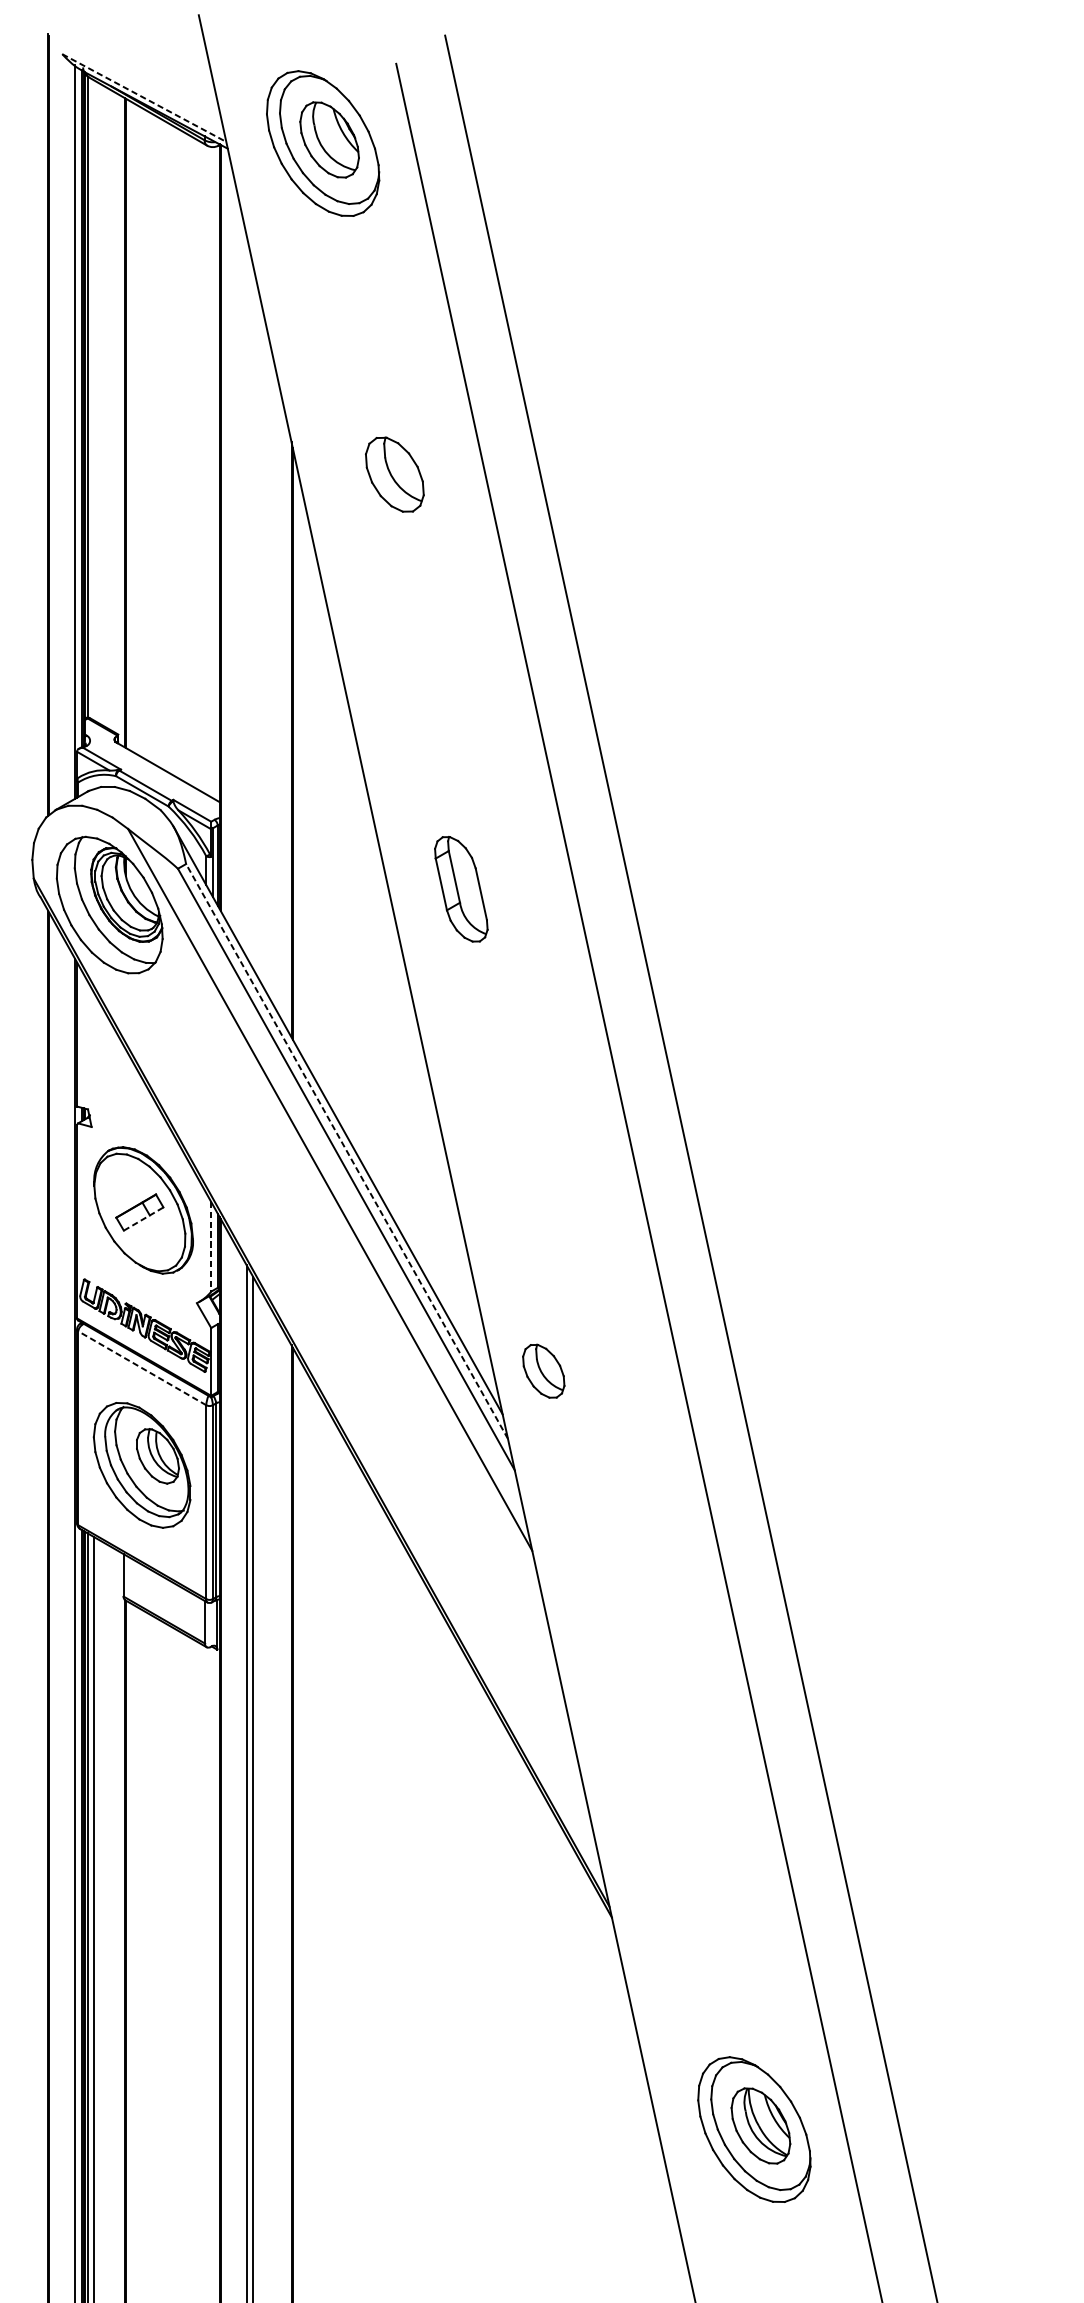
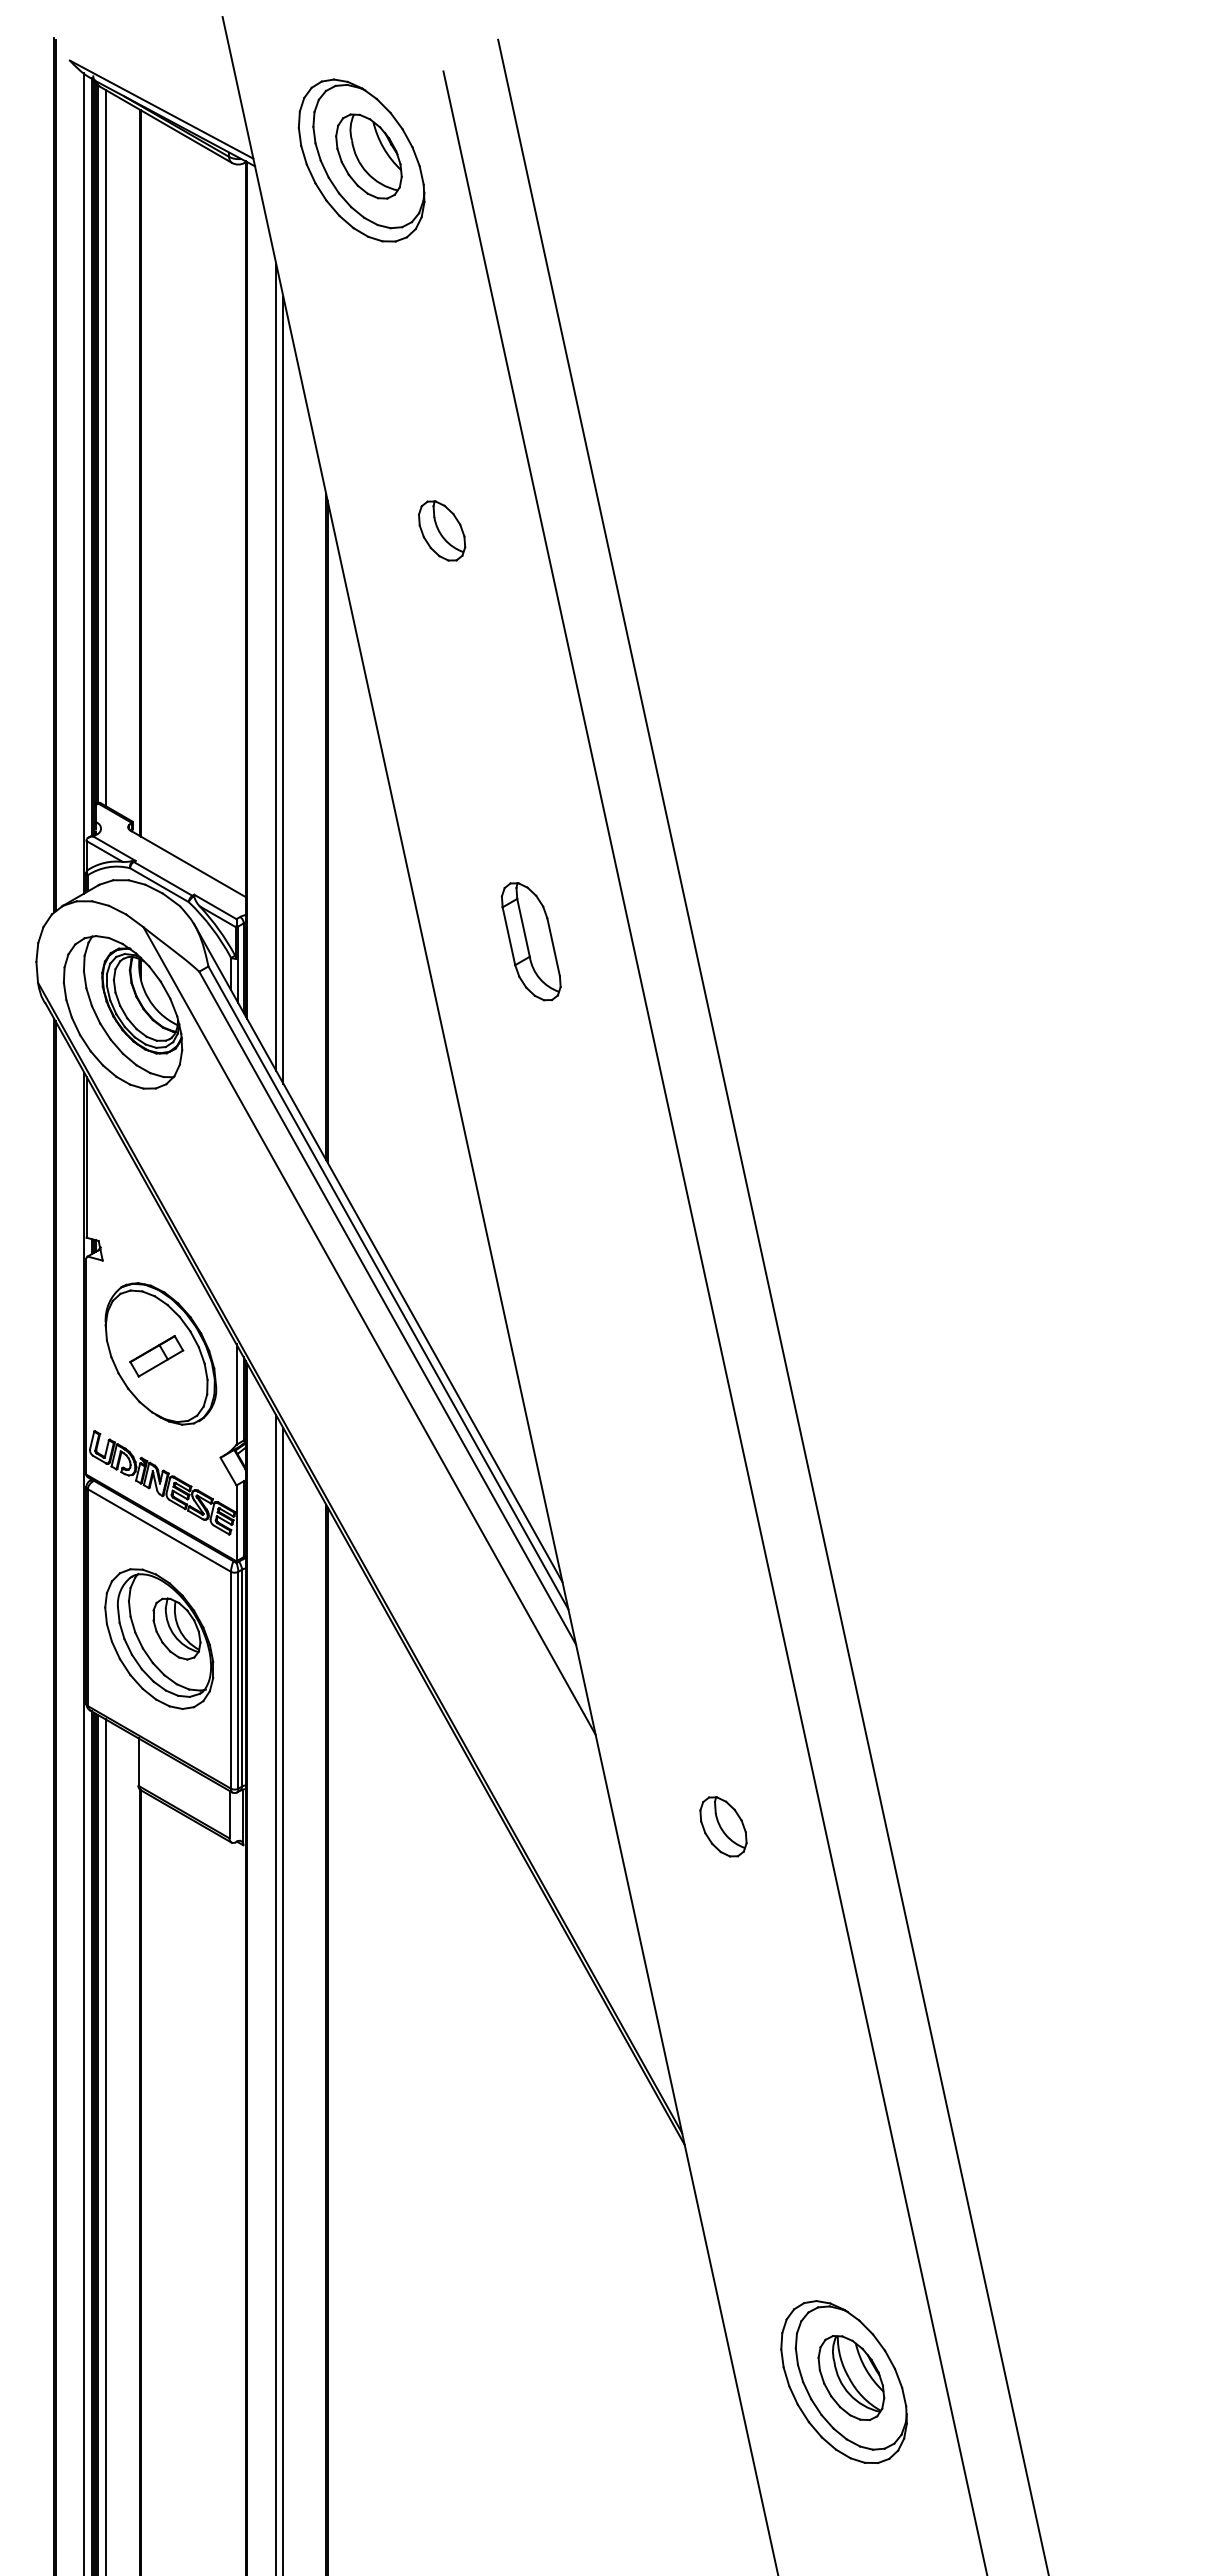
line: (145, 97) -> (162, 109), dashed -> solid
line: (94, 400) -> (105, 448), added
part: (395, 474) -> (442, 530), size x0.71
line: (246, 595) -> (276, 666), added
line: (253, 617) -> (283, 690), added
part: (460, 889) -> (530, 941), moved
line: (347, 1151) -> (388, 1287), dashed -> solid
line: (143, 1218) -> (160, 1363), dashed -> solid
line: (211, 1247) -> (236, 1395), dashed -> solid
line: (142, 1368) -> (159, 1530), dashed -> solid
part: (543, 1370) -> (723, 1826), moved

